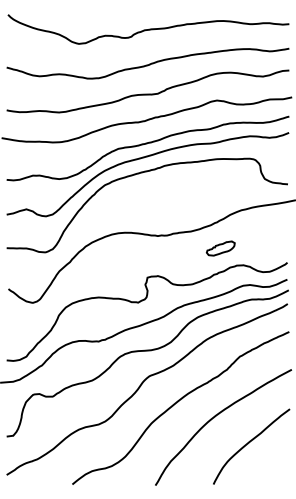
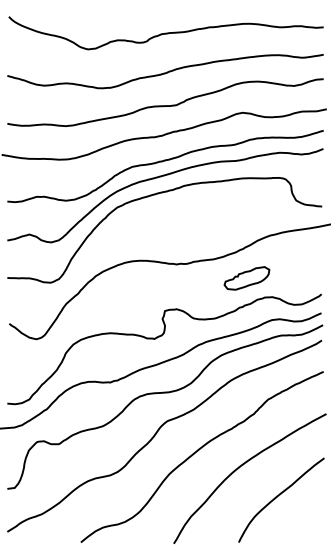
part: (220, 248) -> (246, 278), size x1.43

